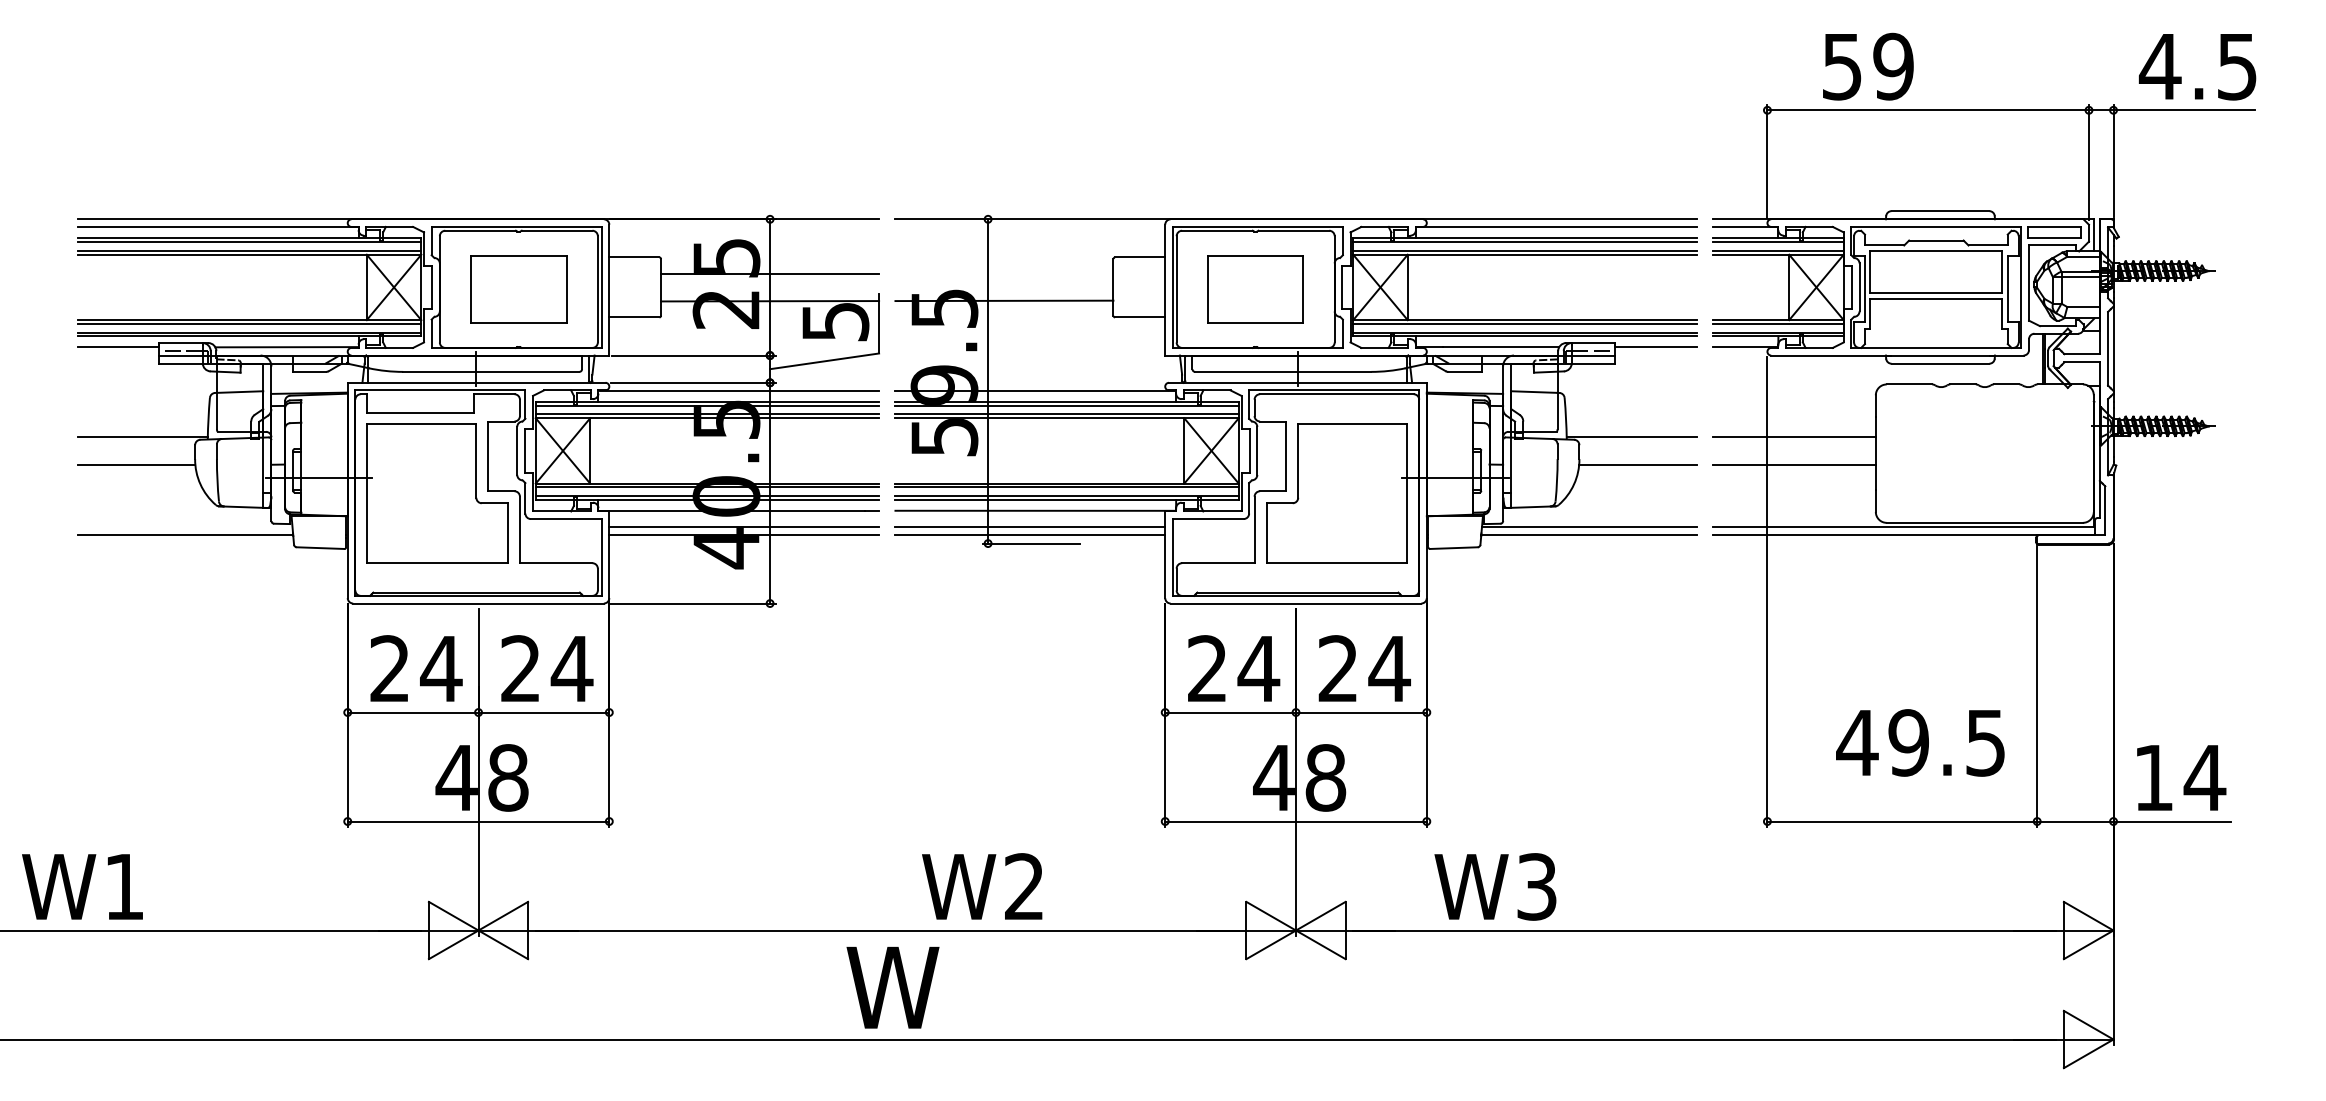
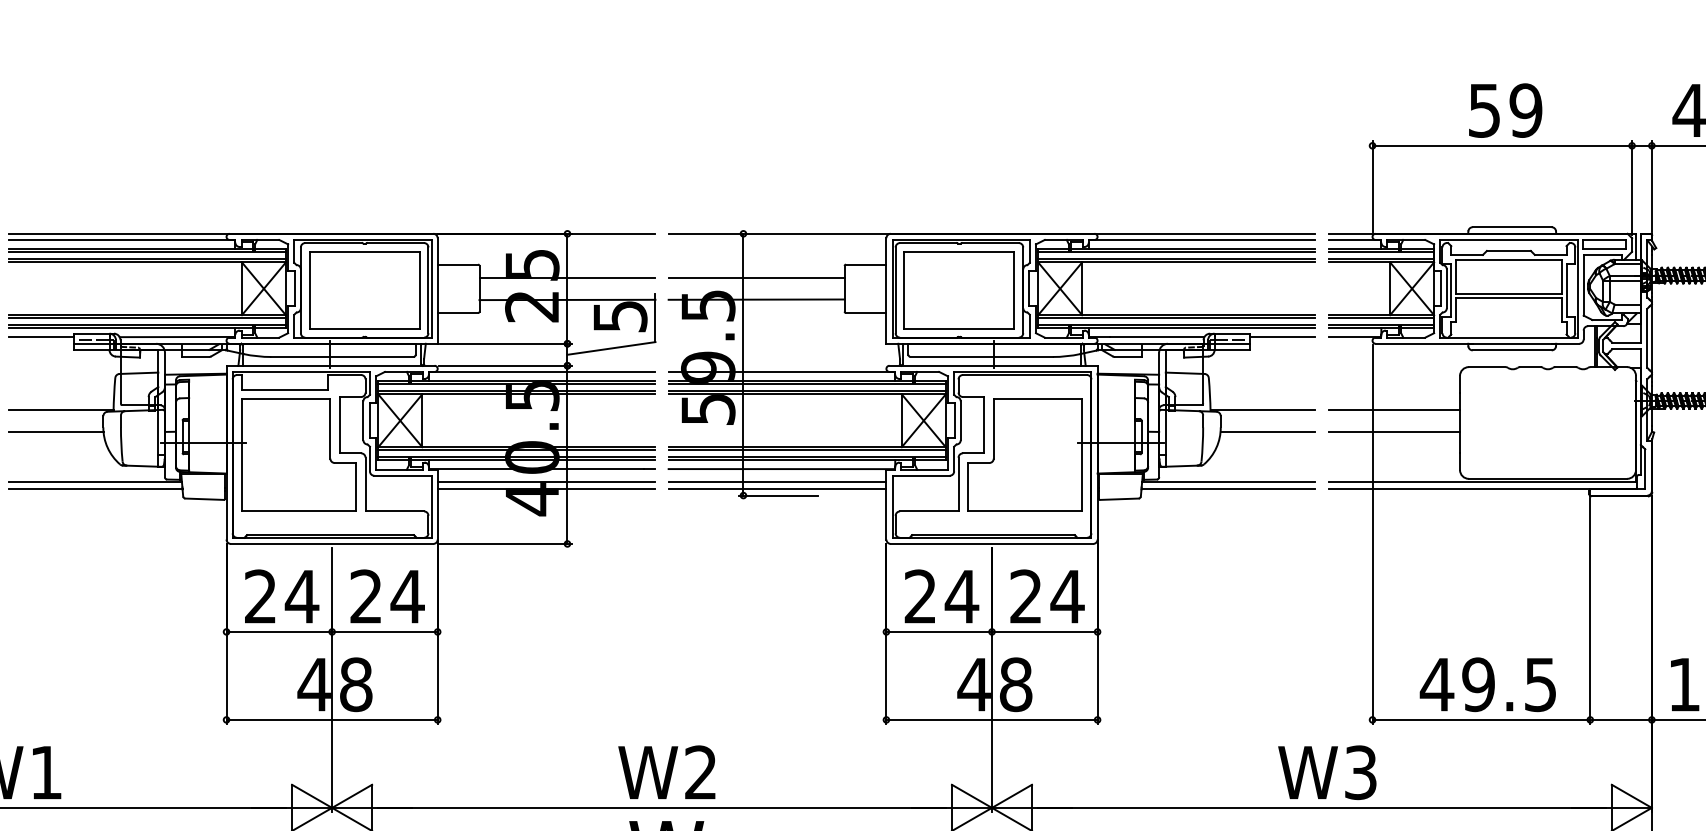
text: (1868, 66) -> (1505, 110), moved
line: (1004, 273) -> (756, 277), added
part: (518, 289) -> (364, 290), size x1.43
part: (1255, 289) -> (959, 290), size x1.43
line: (184, 527) -> (94, 482), added
text: (1920, 742) -> (1488, 684), moved
text: (982, 886) -> (667, 772), moved
text: (1495, 886) -> (1327, 772), moved

